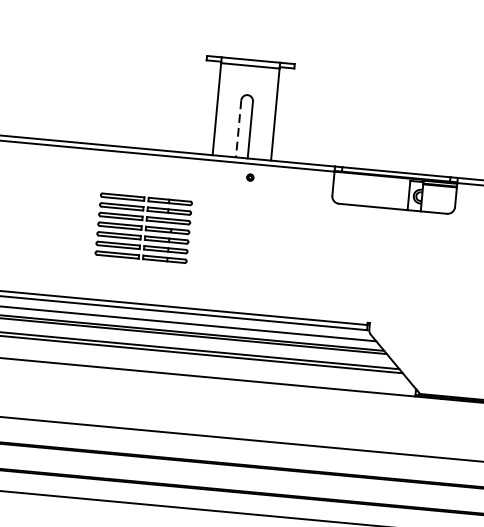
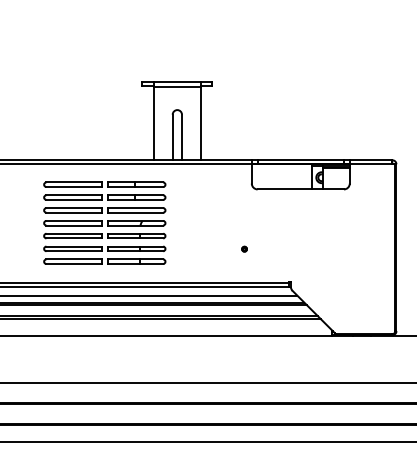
line: (238, 128) -> (172, 137), dashed -> solid
part: (250, 176) -> (244, 248), moved
part: (143, 227) -> (104, 222), size x1.67

